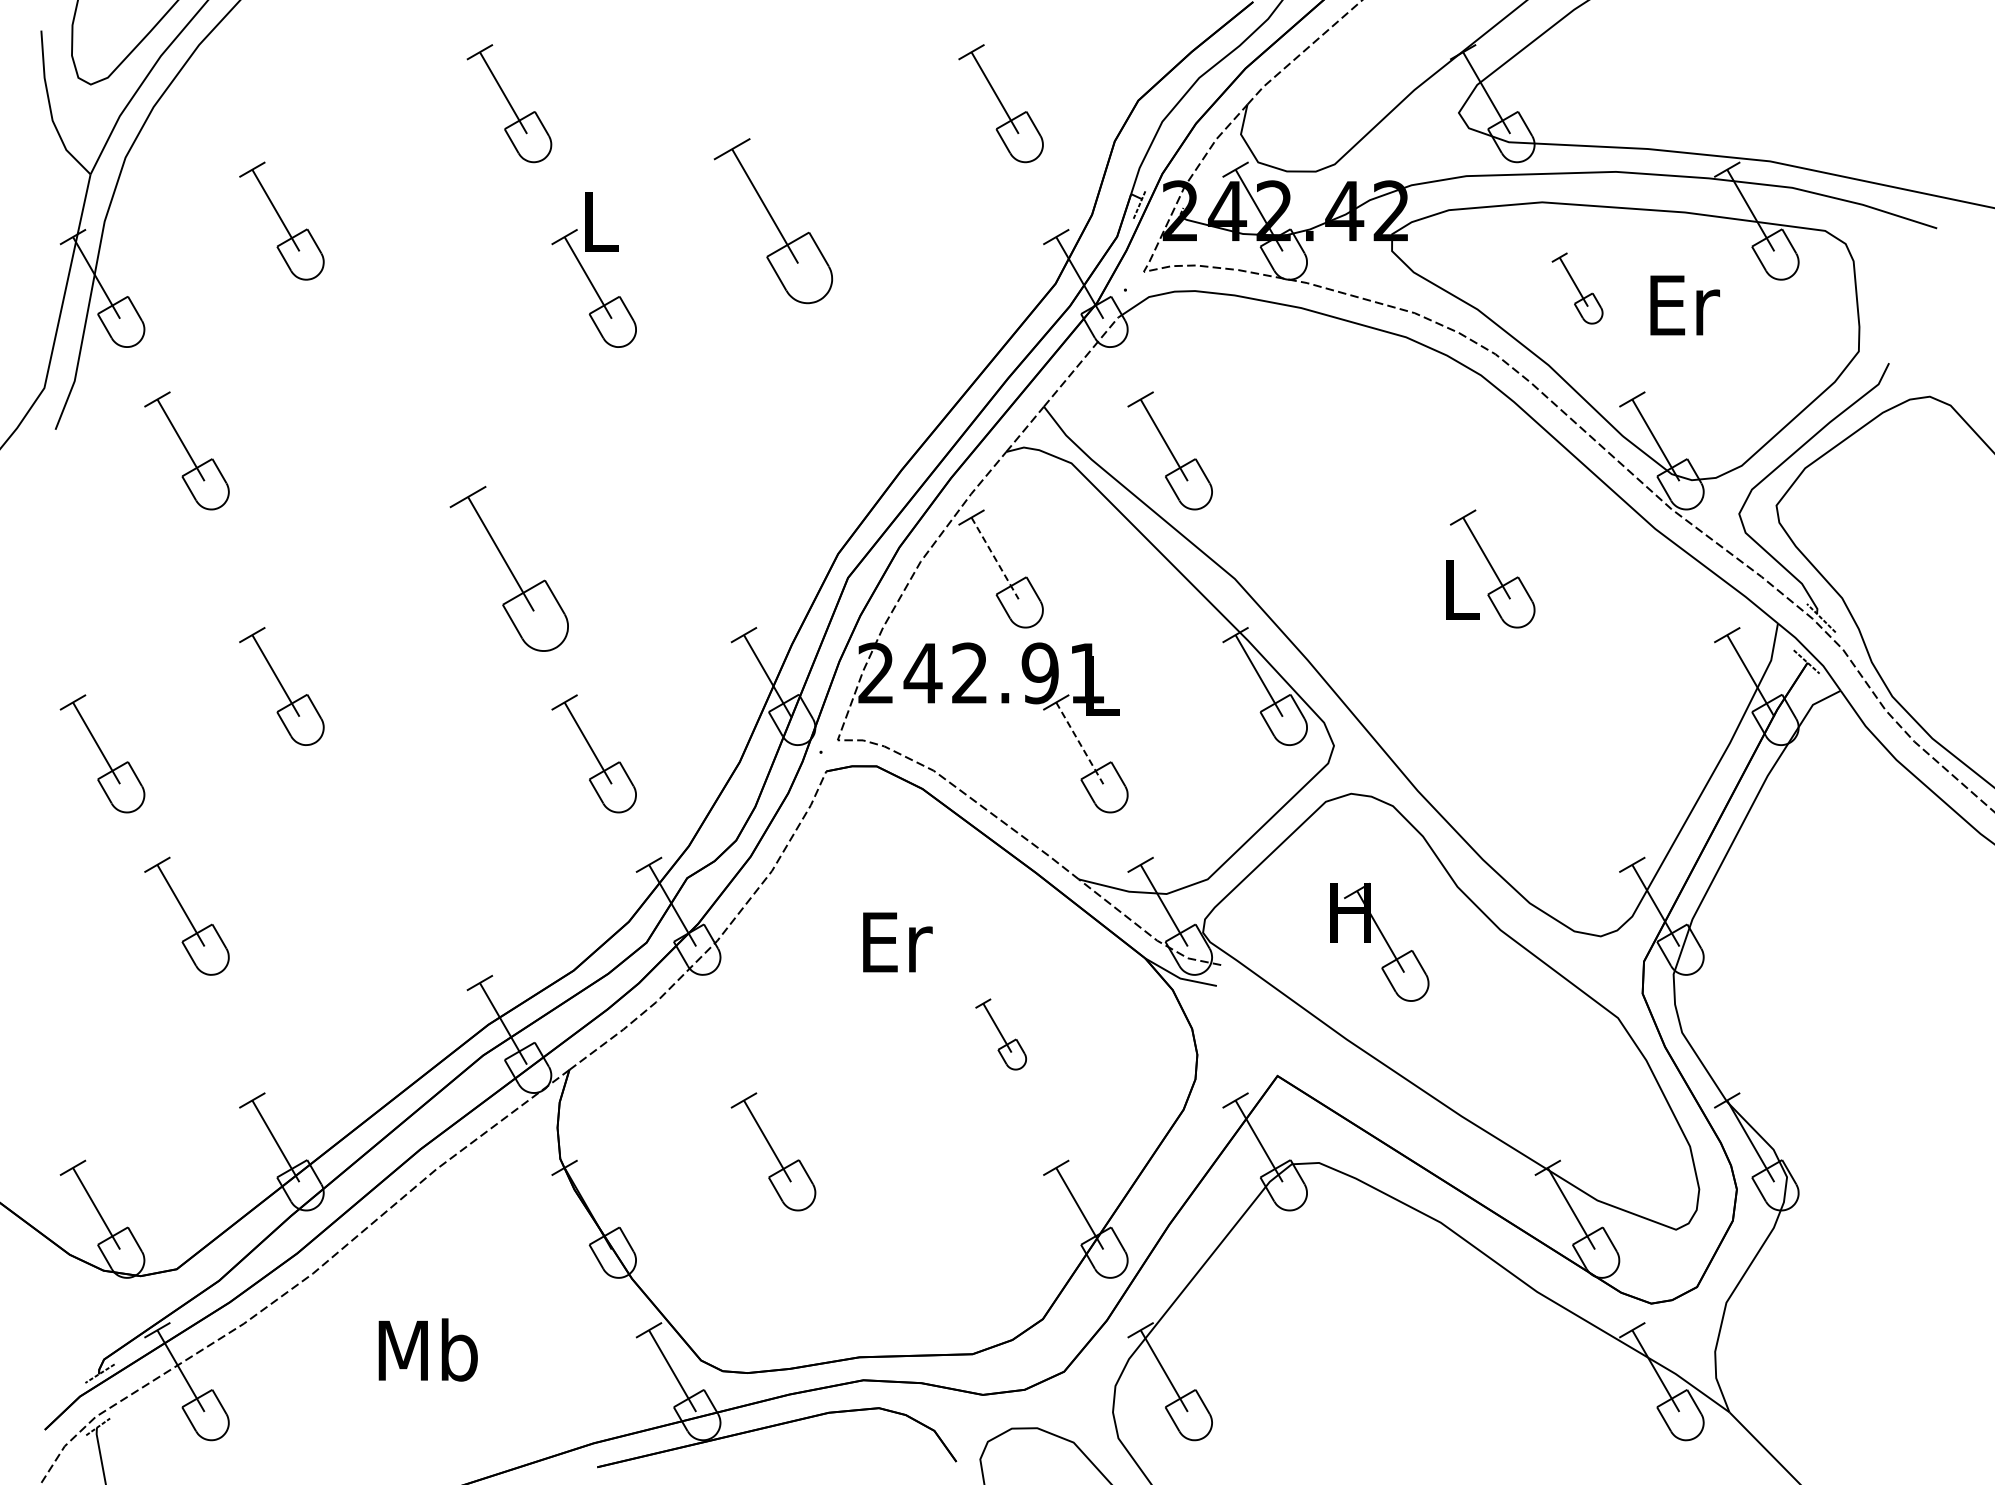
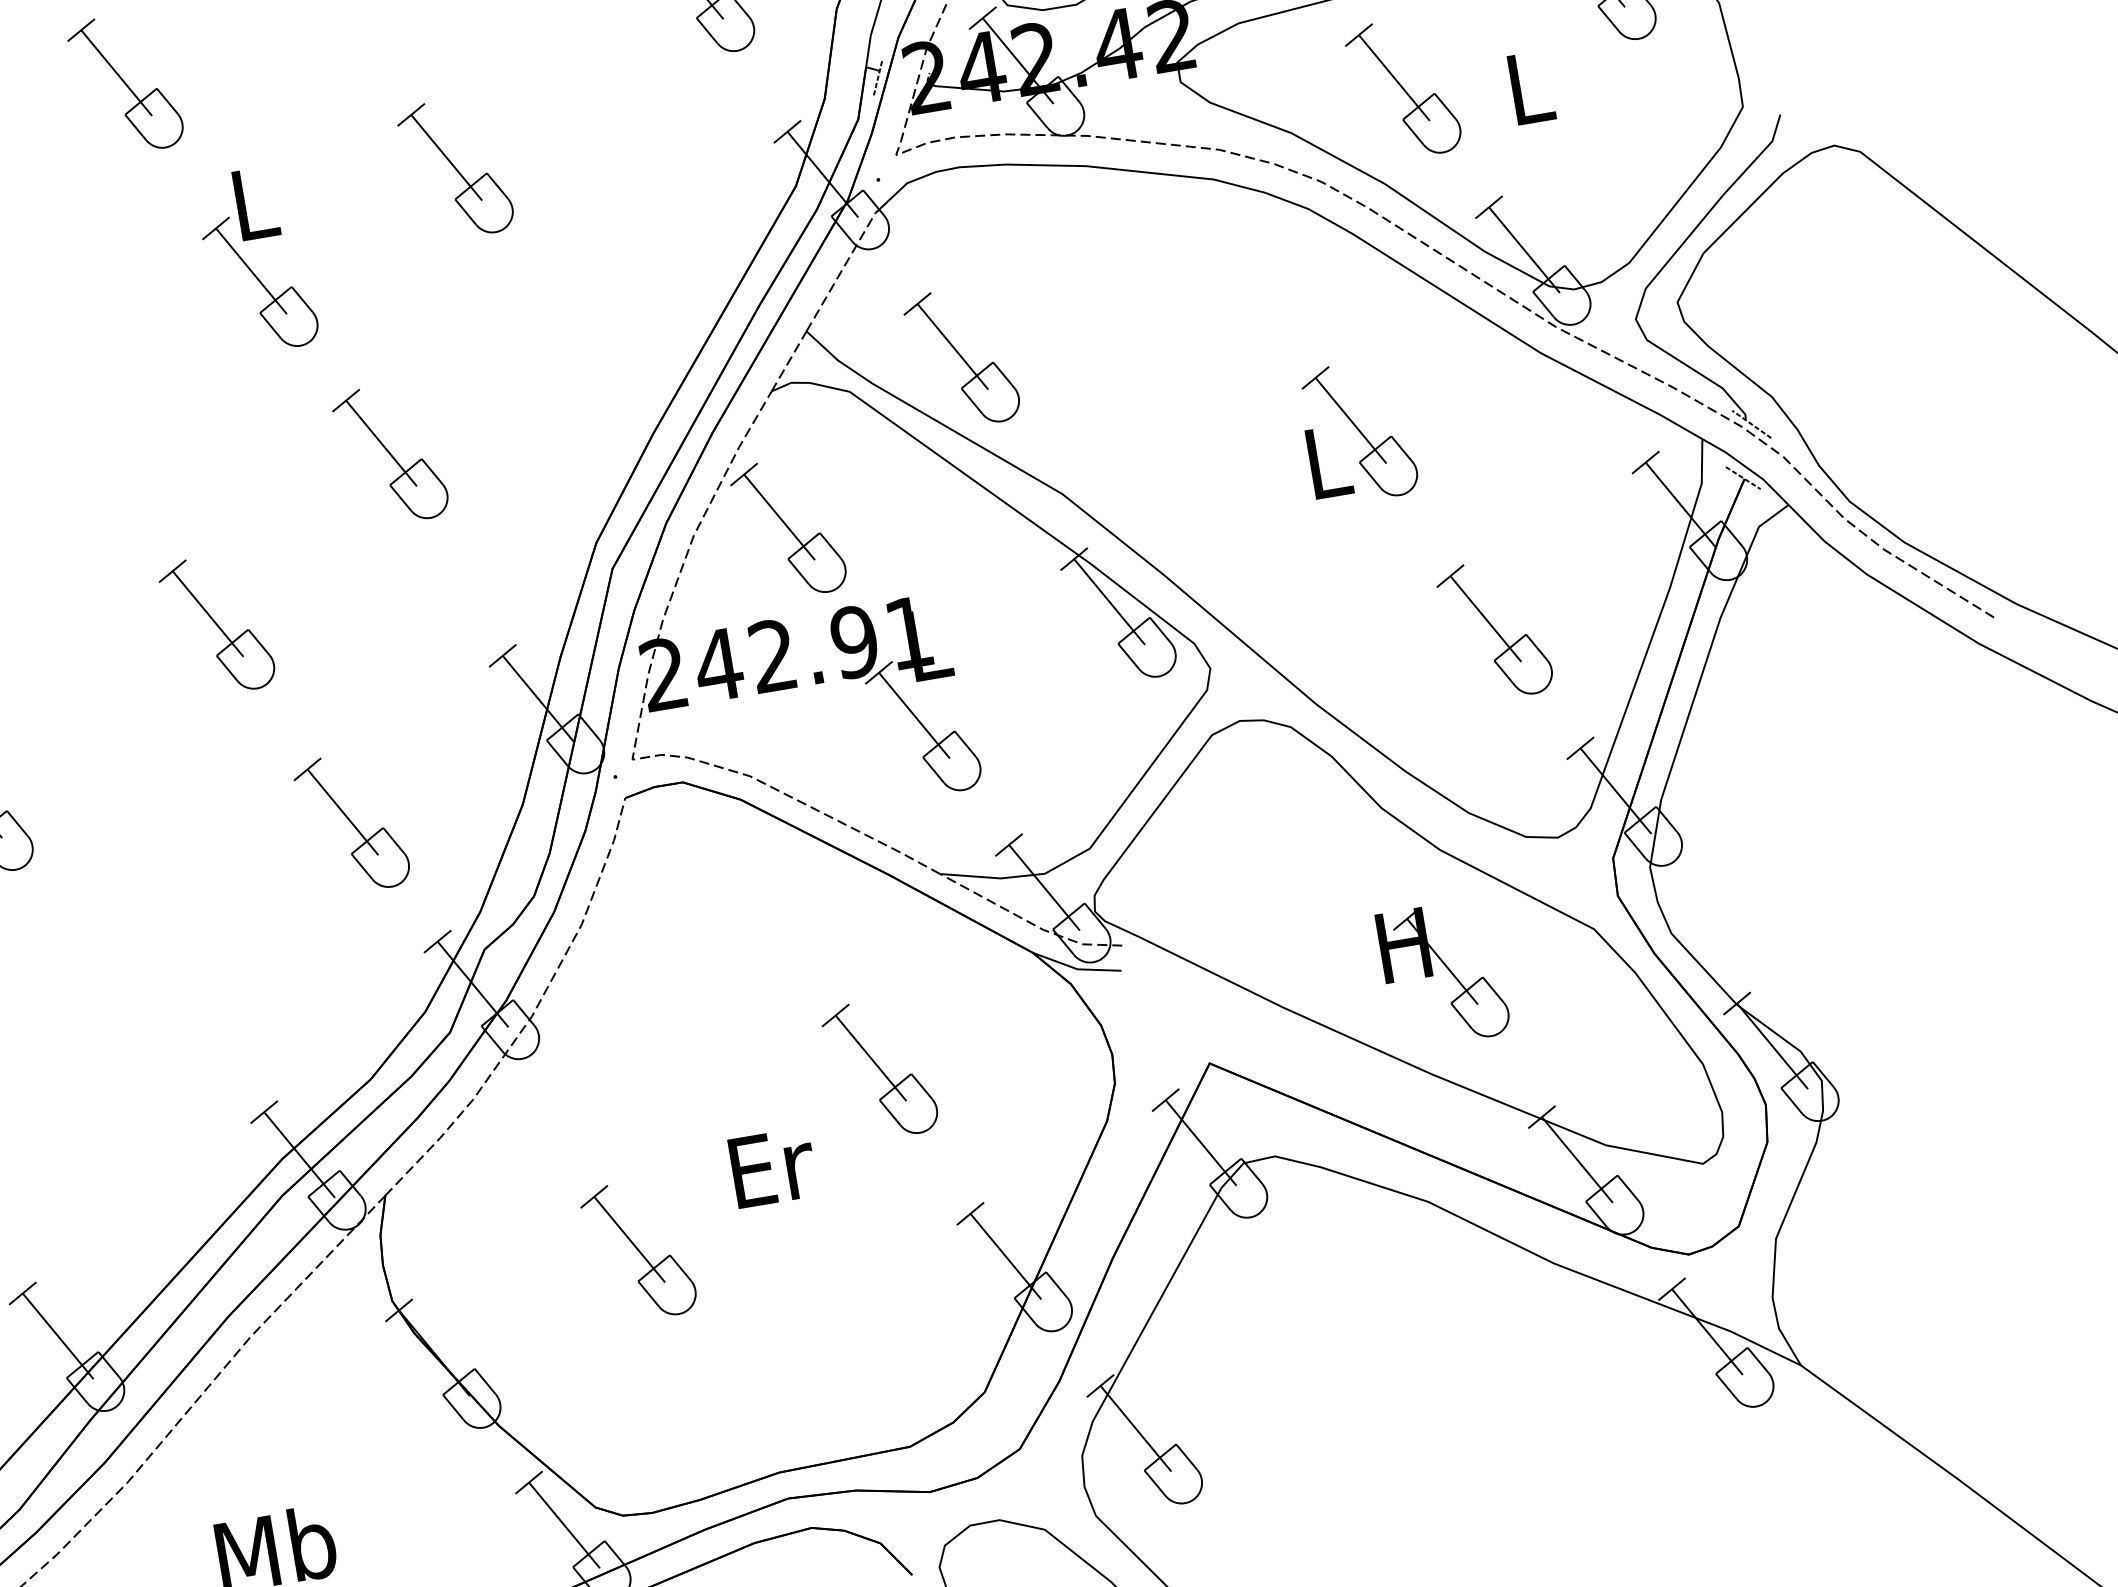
part: (773, 220) -> (455, 168), size x0.71
part: (1577, 288) -> (1403, 89), size x1.67
text: (1685, 305) -> (1532, 87), Er -> L
part: (678, 450) -> (390, 454), added
line: (995, 558) -> (780, 517), dashed -> solid
part: (509, 568) -> (217, 624), size x0.71
line: (1080, 743) -> (915, 715), dashed -> solid
part: (1577, 753) -> (1494, 629), added
part: (1379, 941) -> (1443, 973), moved
text: (897, 942) -> (772, 1167), moved
part: (1000, 1034) -> (879, 1069), size x1.67

